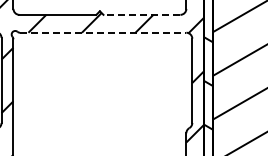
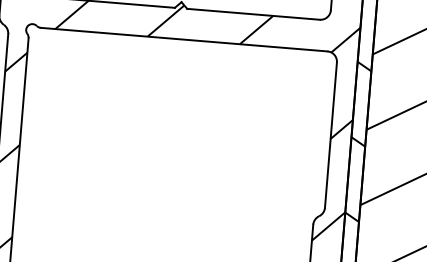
line: (141, 14) -> (252, 13), dashed -> solid
line: (103, 32) -> (184, 39), dashed -> solid

